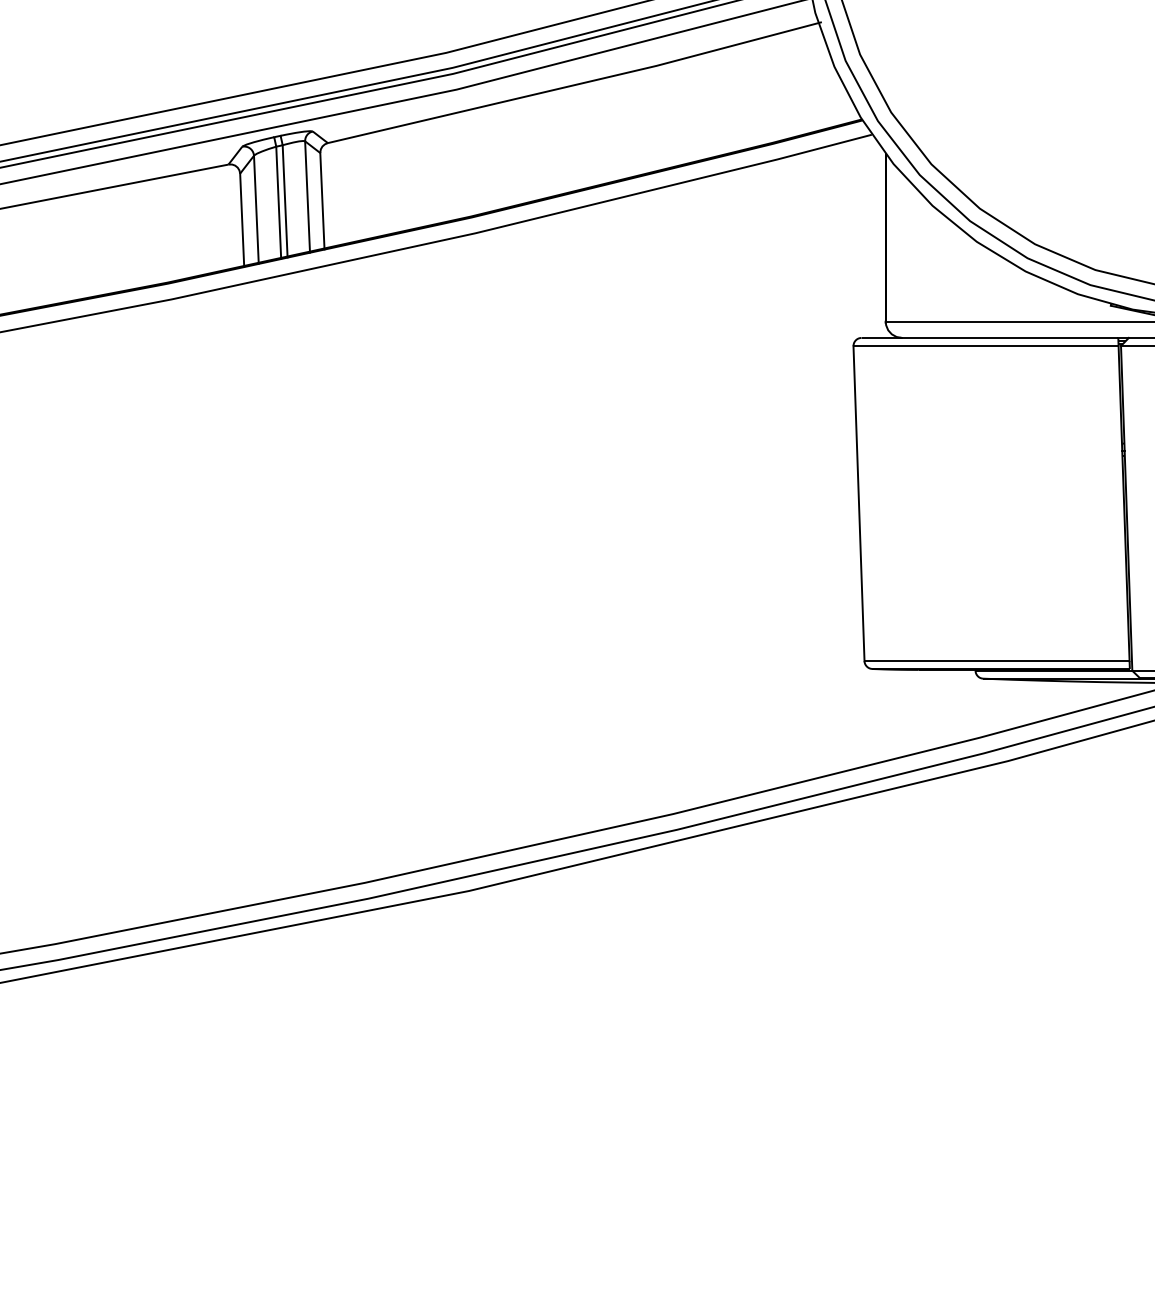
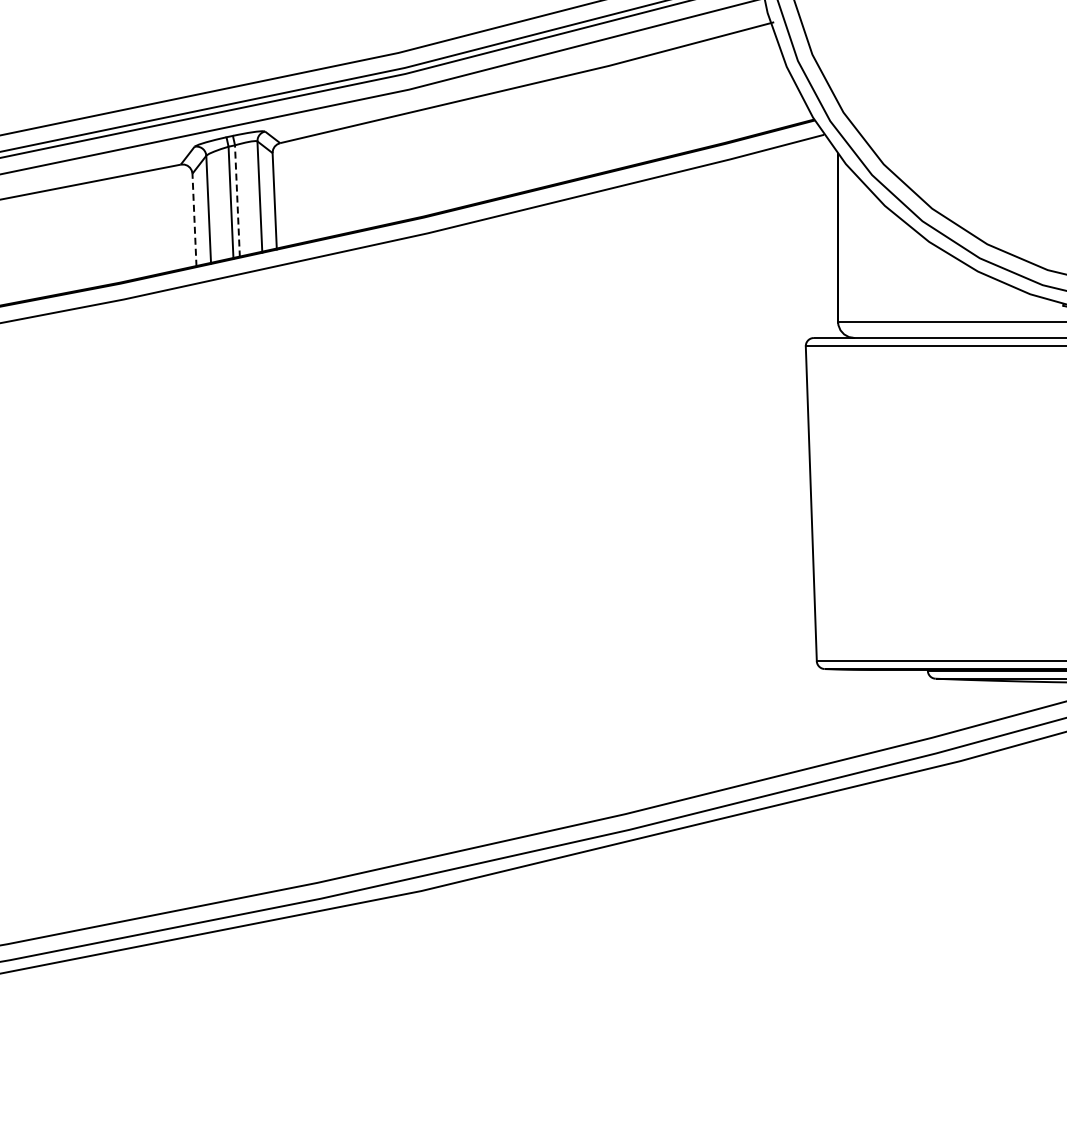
line: (285, 200) -> (237, 200), solid -> dashed
line: (242, 220) -> (194, 220), solid -> dashed

